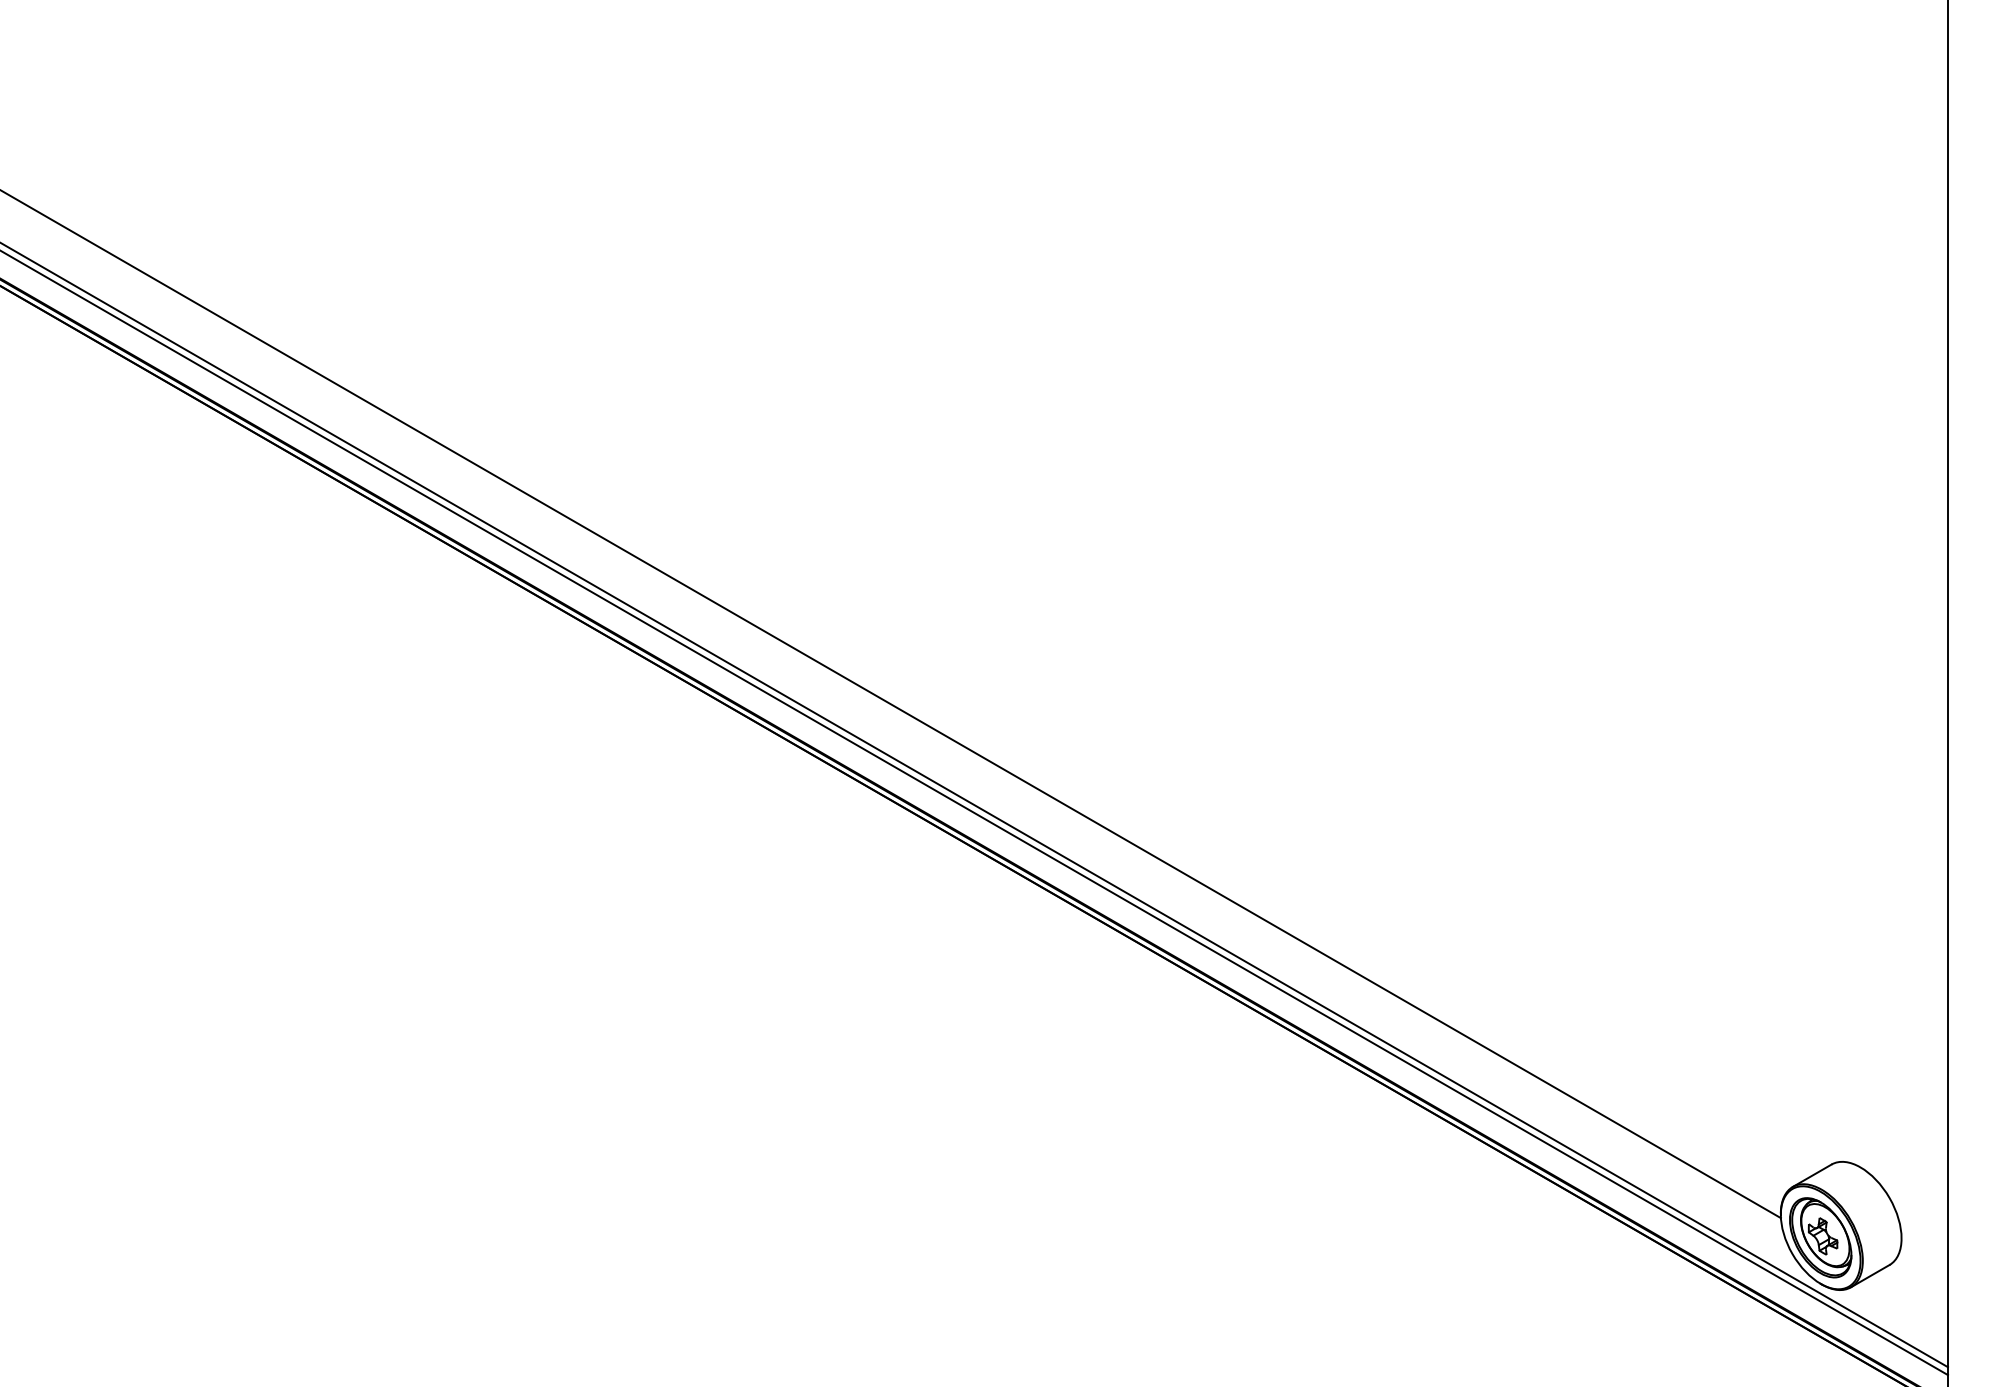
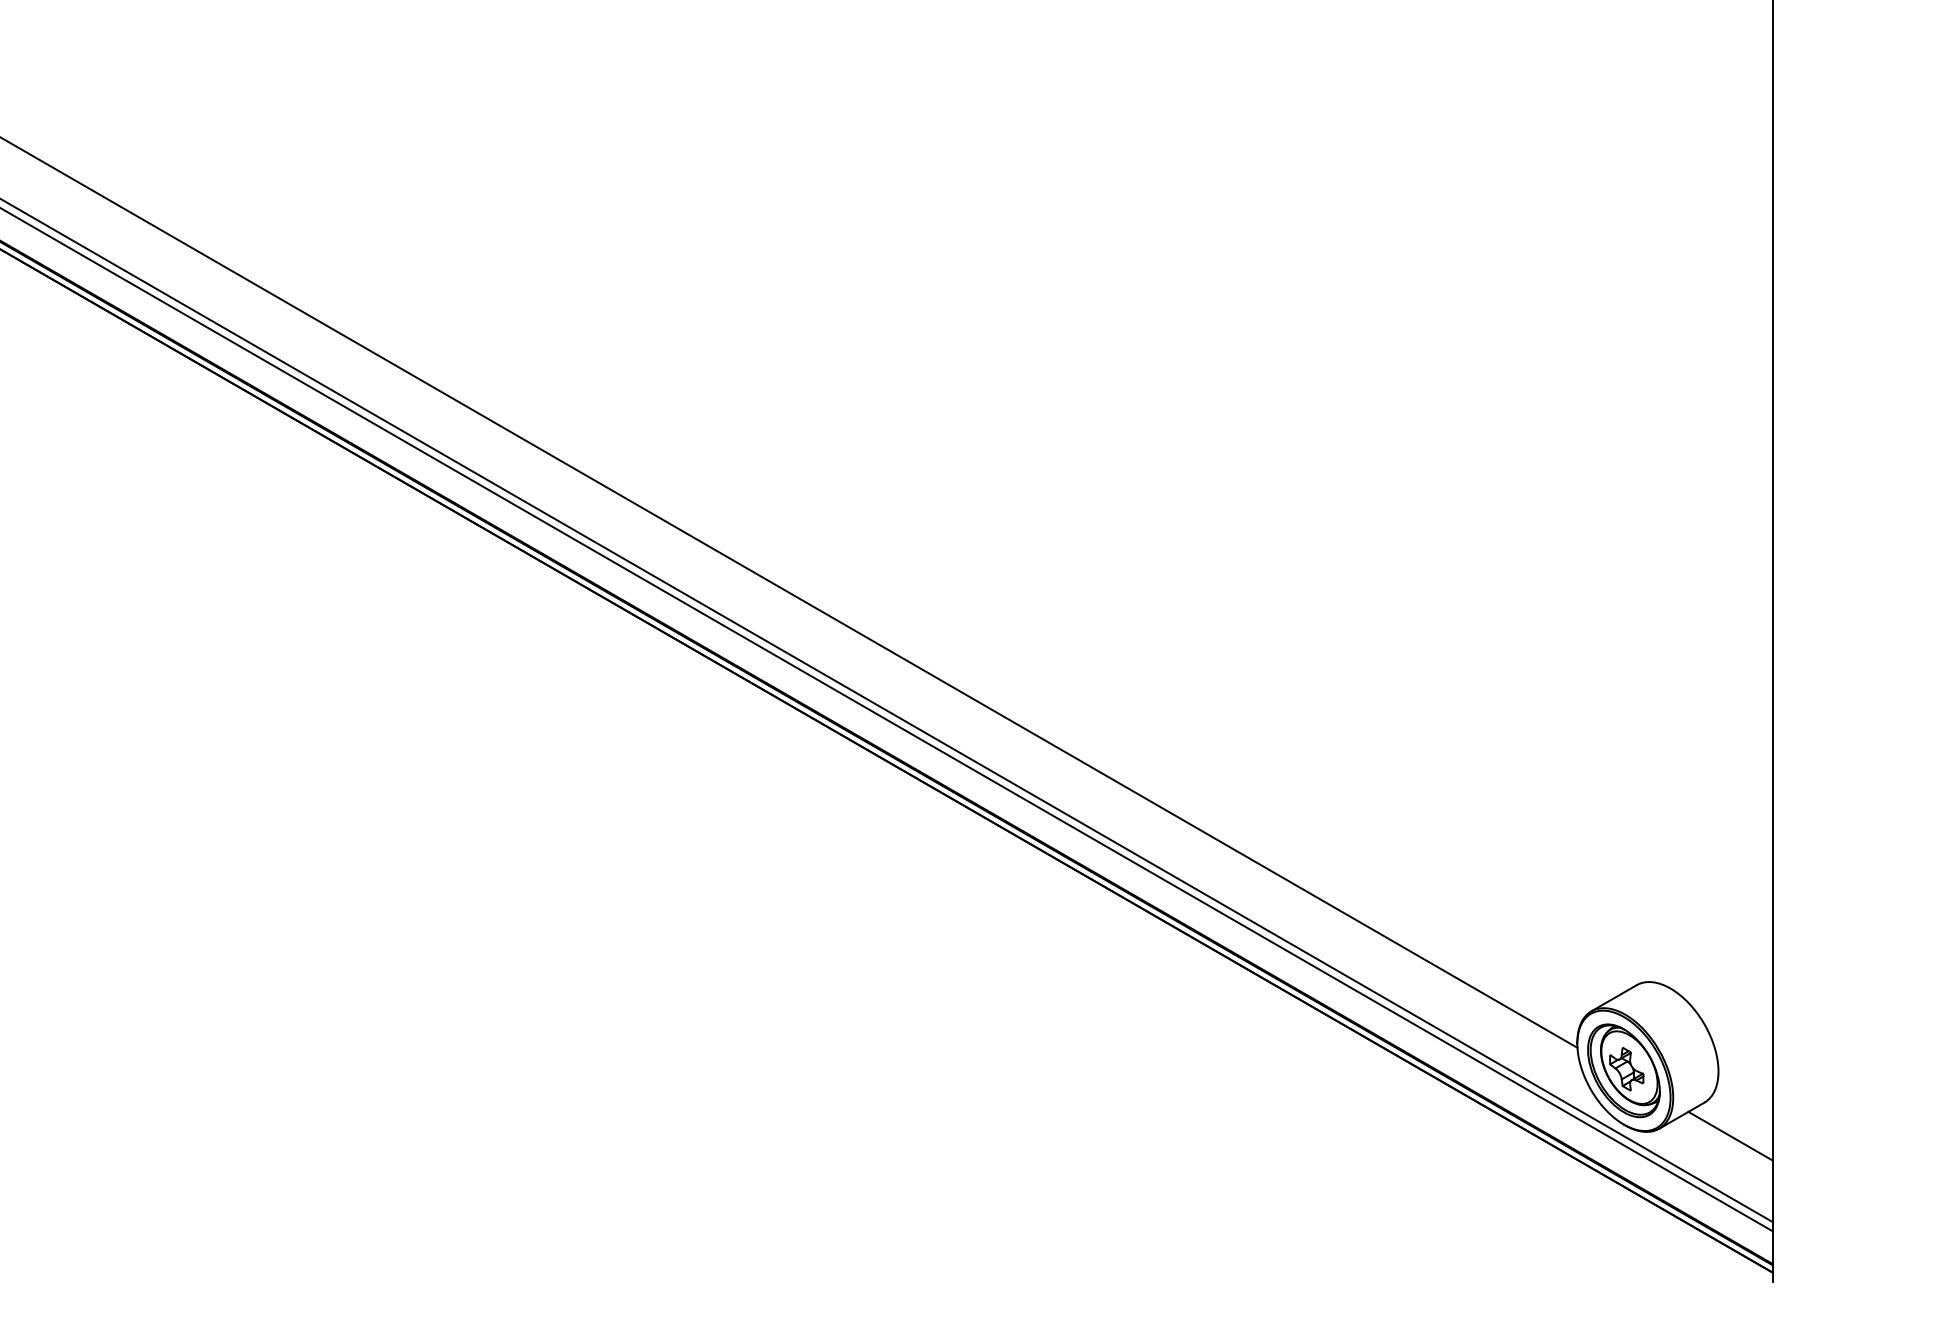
line: (1911, 1293) -> (1730, 1135), added

